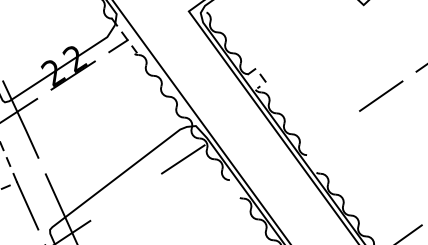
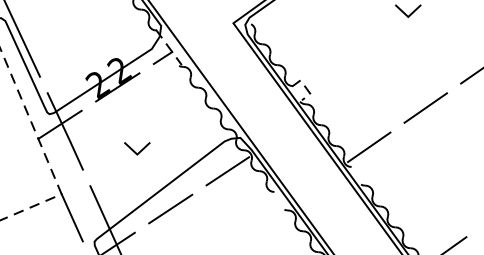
line: (324, 135) -> (369, 147), added
line: (89, 138) -> (134, 150), added
line: (125, 196) -> (170, 208), added

